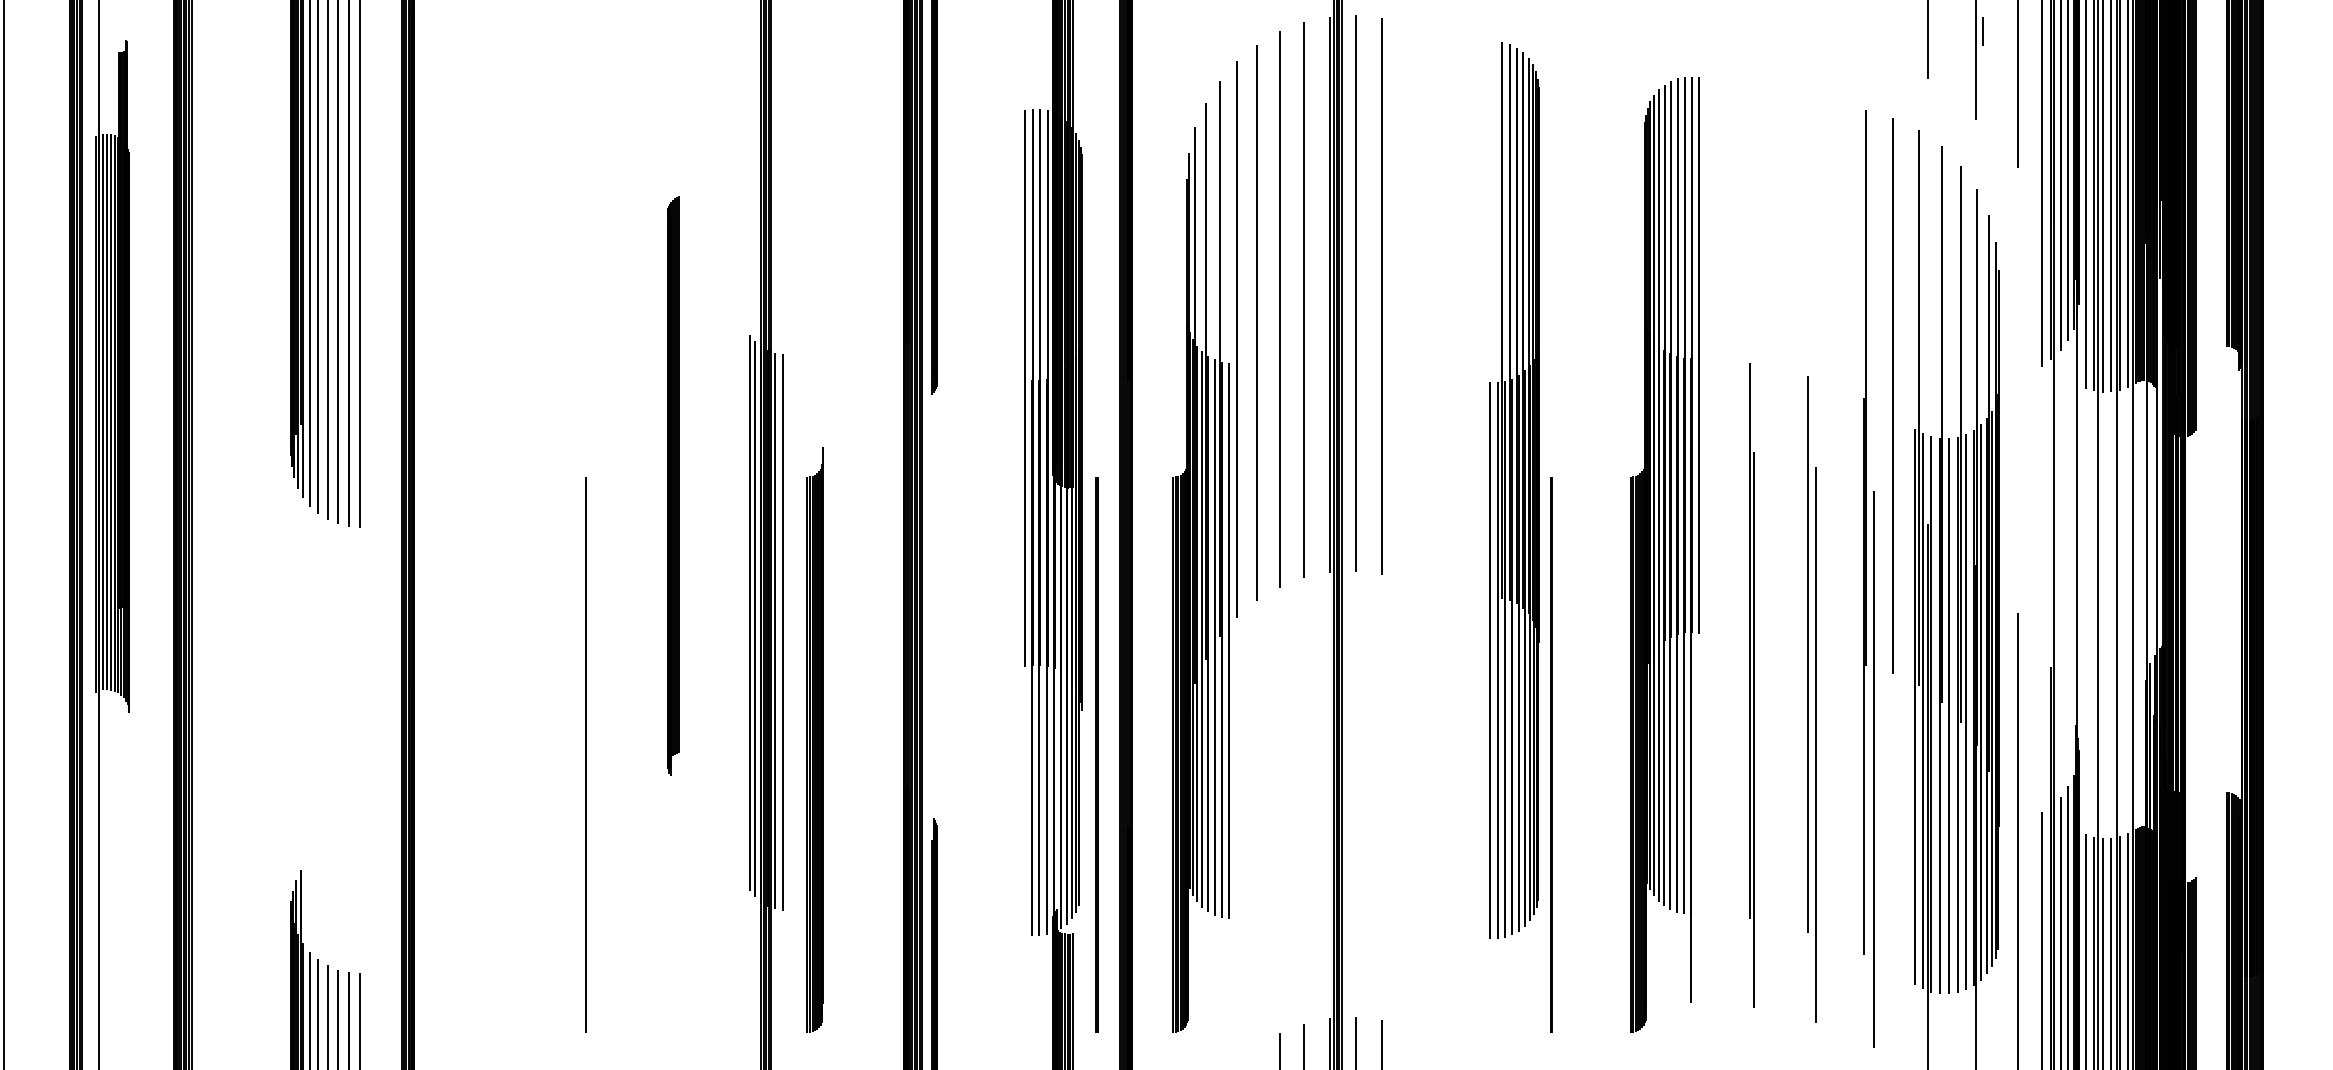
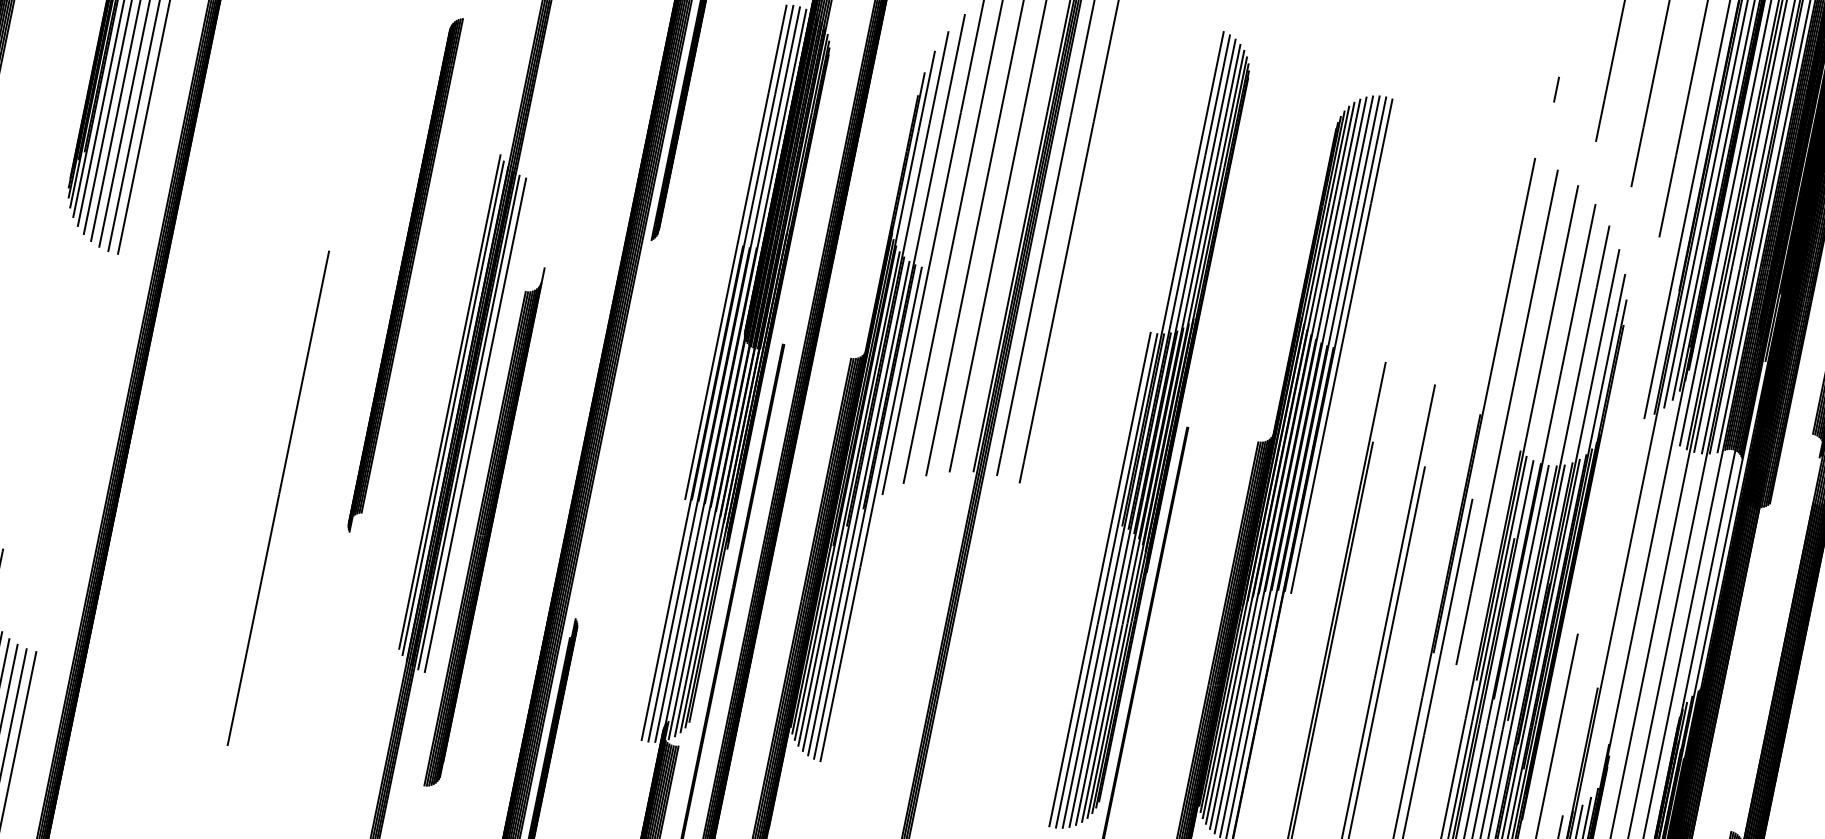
line: (1982, 31) -> (1556, 89), moved

